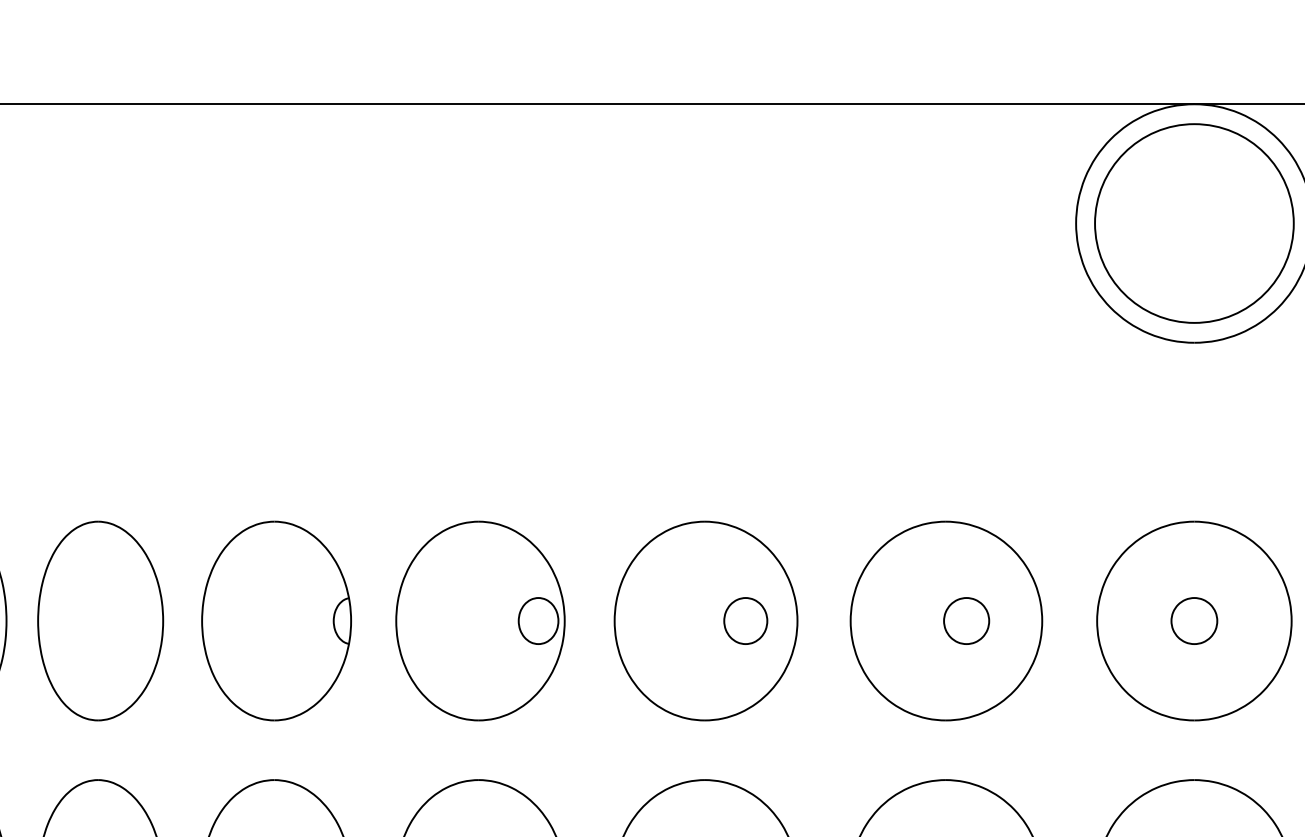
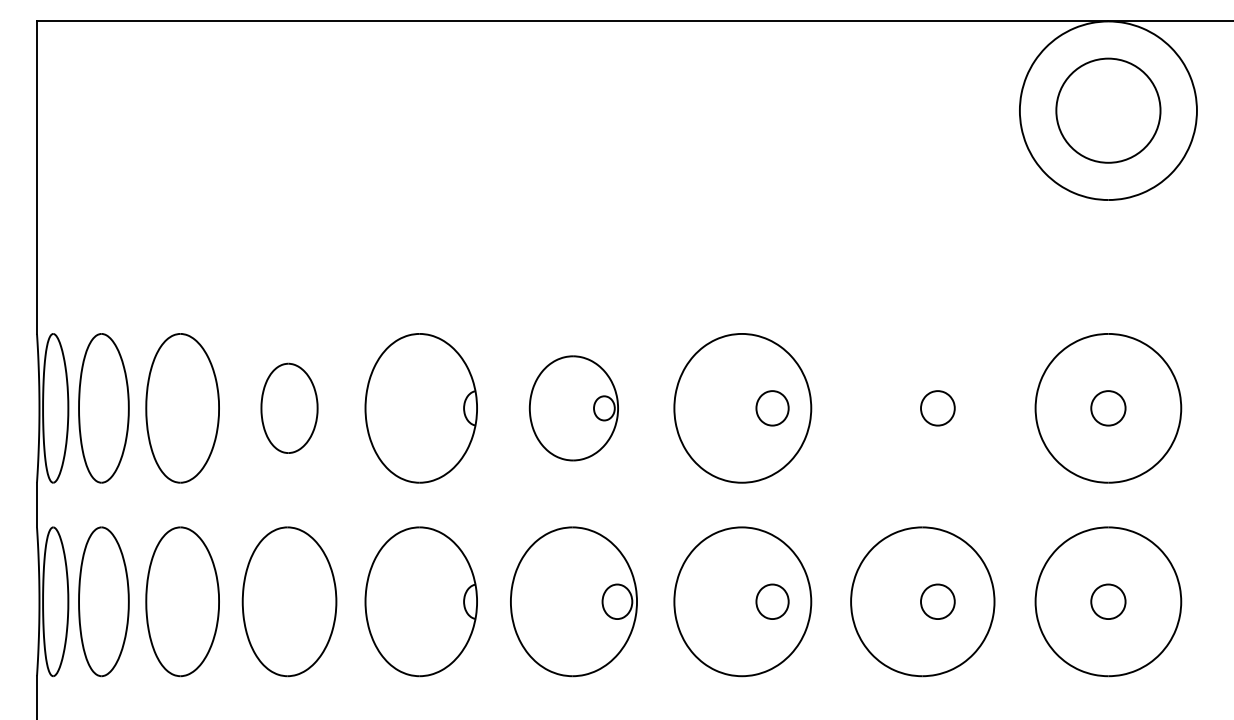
circle: (1194, 223) -> (1108, 110), size x0.7
part: (100, 621) -> (289, 408), size x0.6
part: (479, 621) -> (573, 408), size x0.7
part: (946, 621) -> (922, 408), removed

